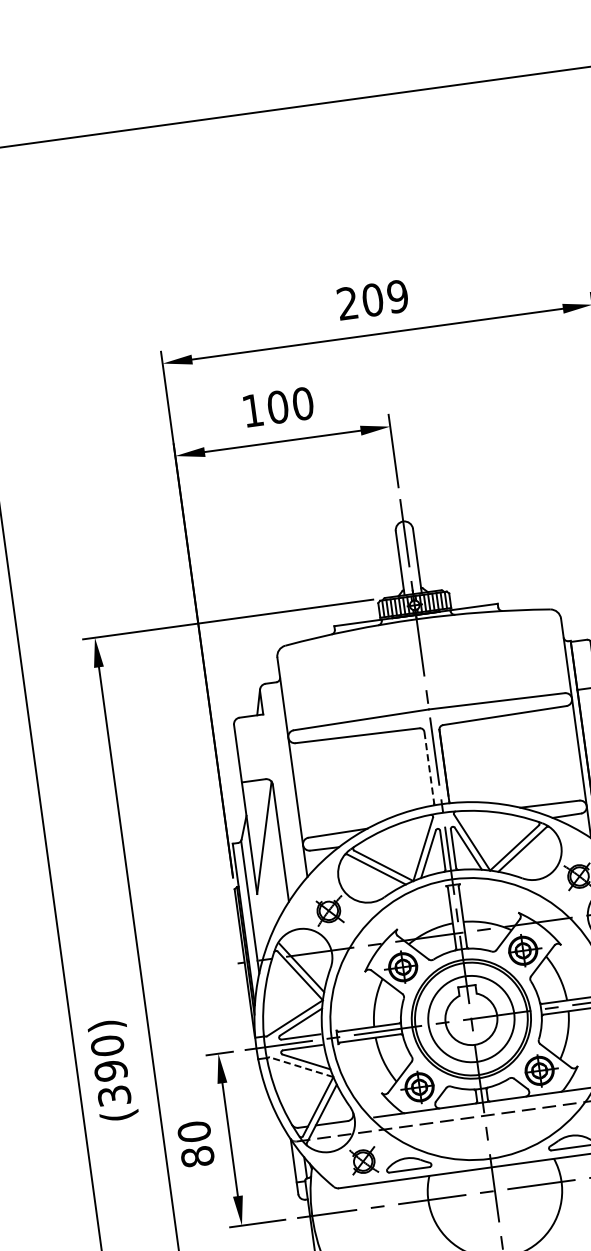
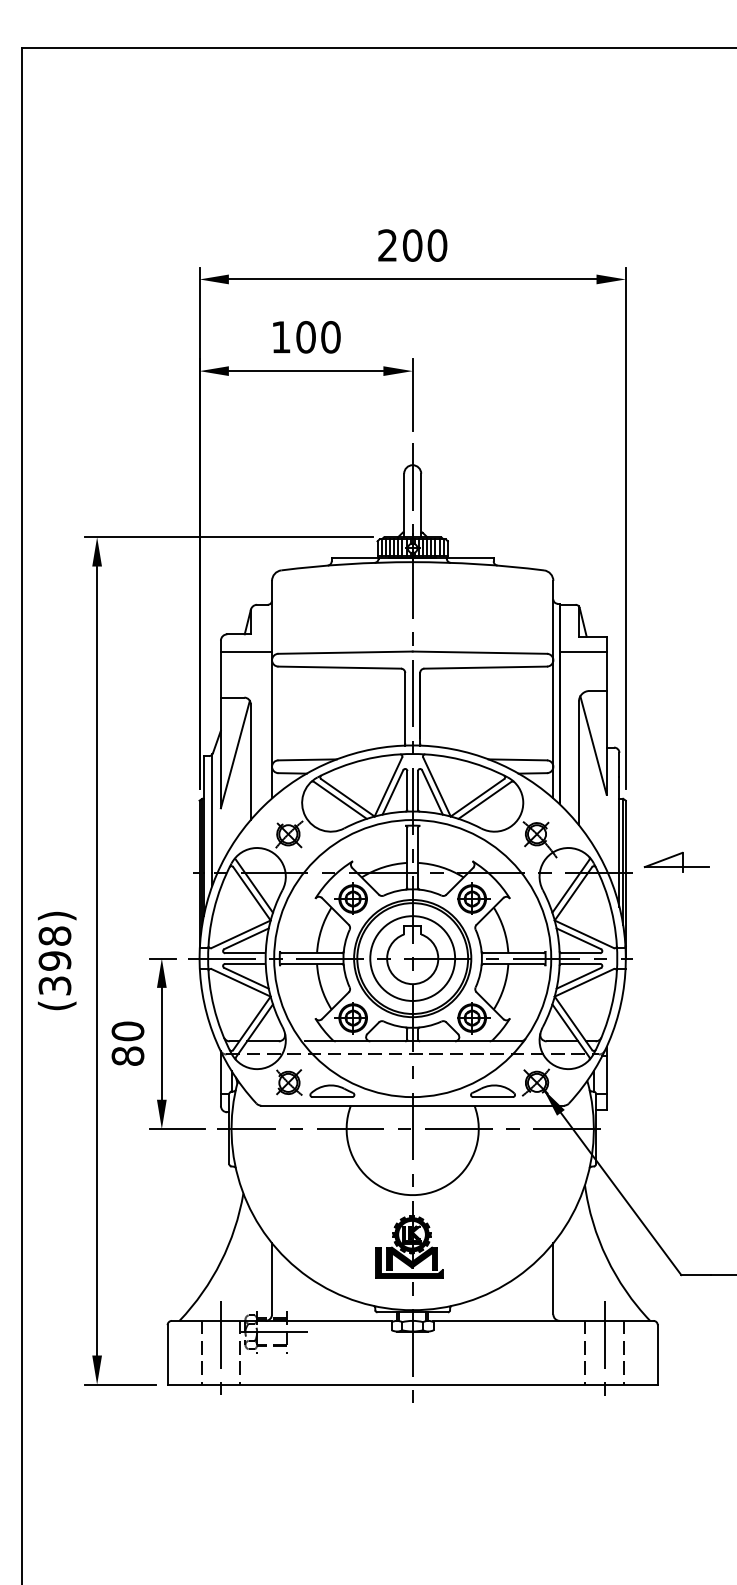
text: (397, 296) -> (437, 245), 209 -> 200
line: (261, 733) -> (246, 652), added
line: (429, 768) -> (405, 709), dashed -> solid
text: (107, 1045) -> (55, 935), (390) -> (398)
line: (302, 1066) -> (241, 982), dashed -> solid

